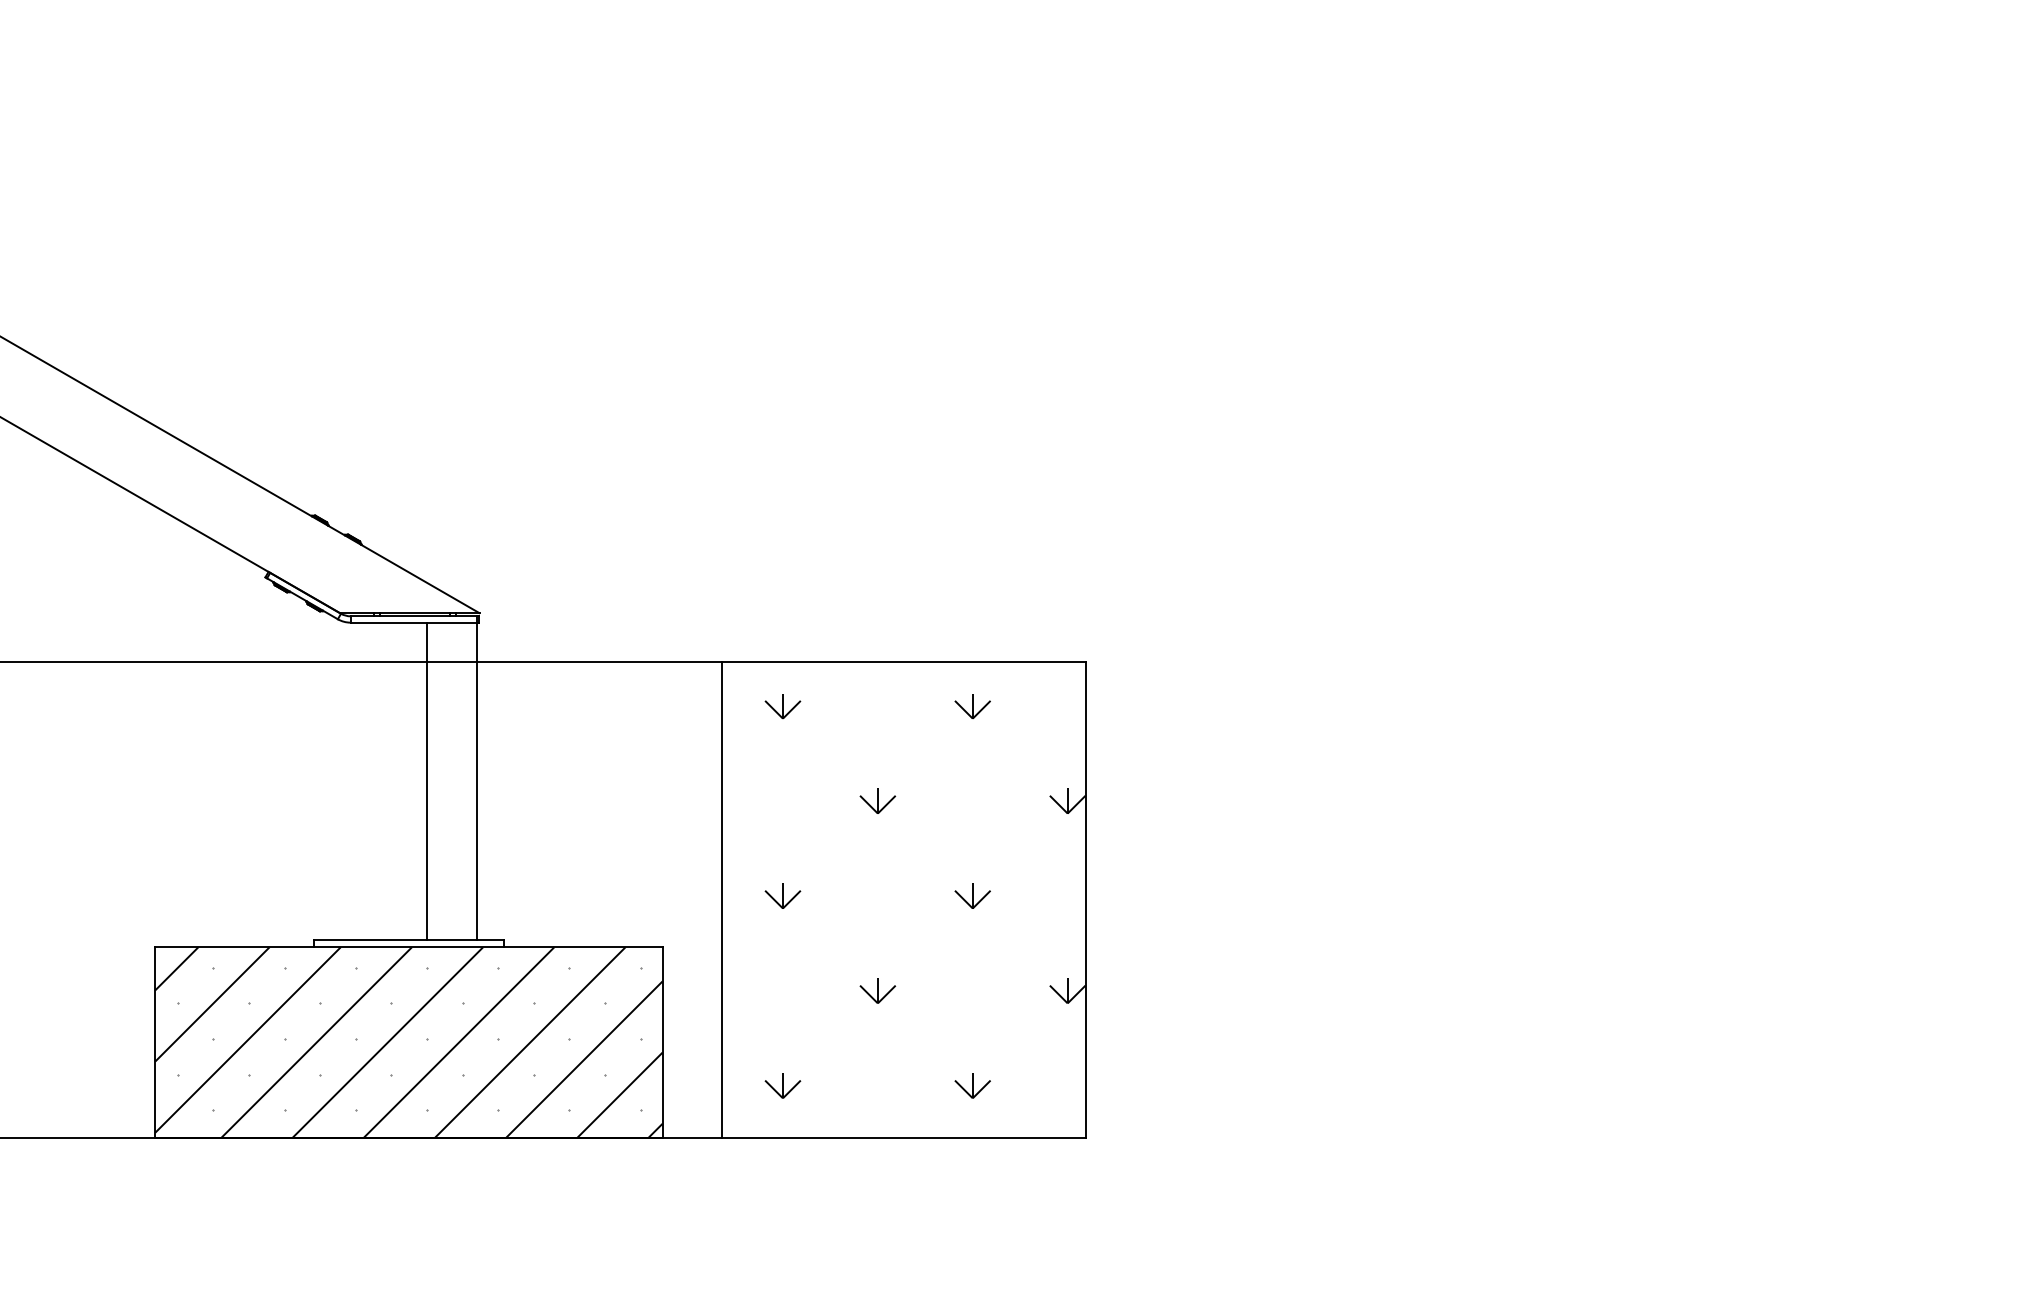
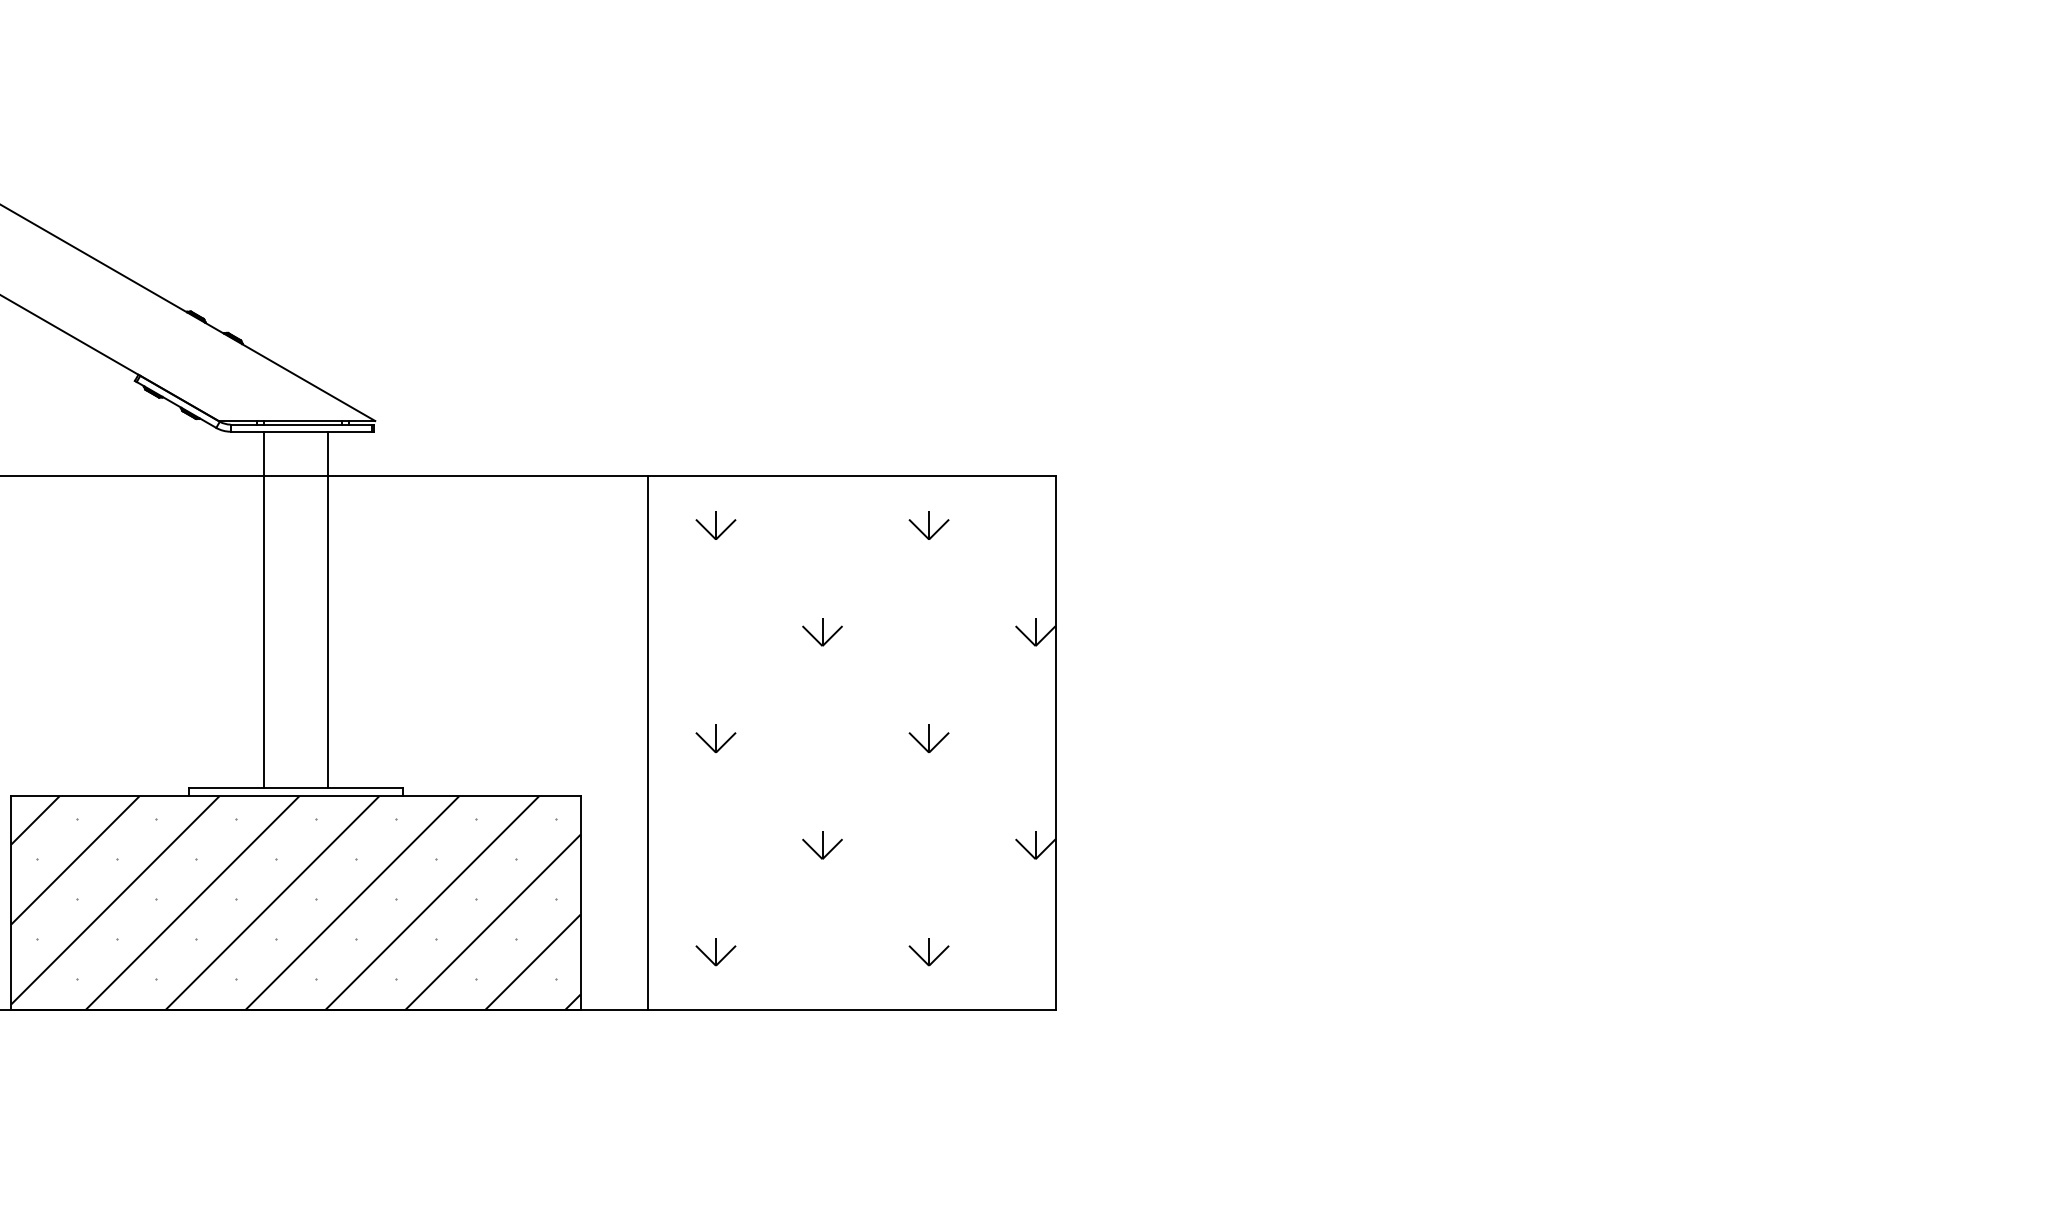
line: (426, 780) -> (264, 608), moved
line: (477, 780) -> (328, 608), moved

